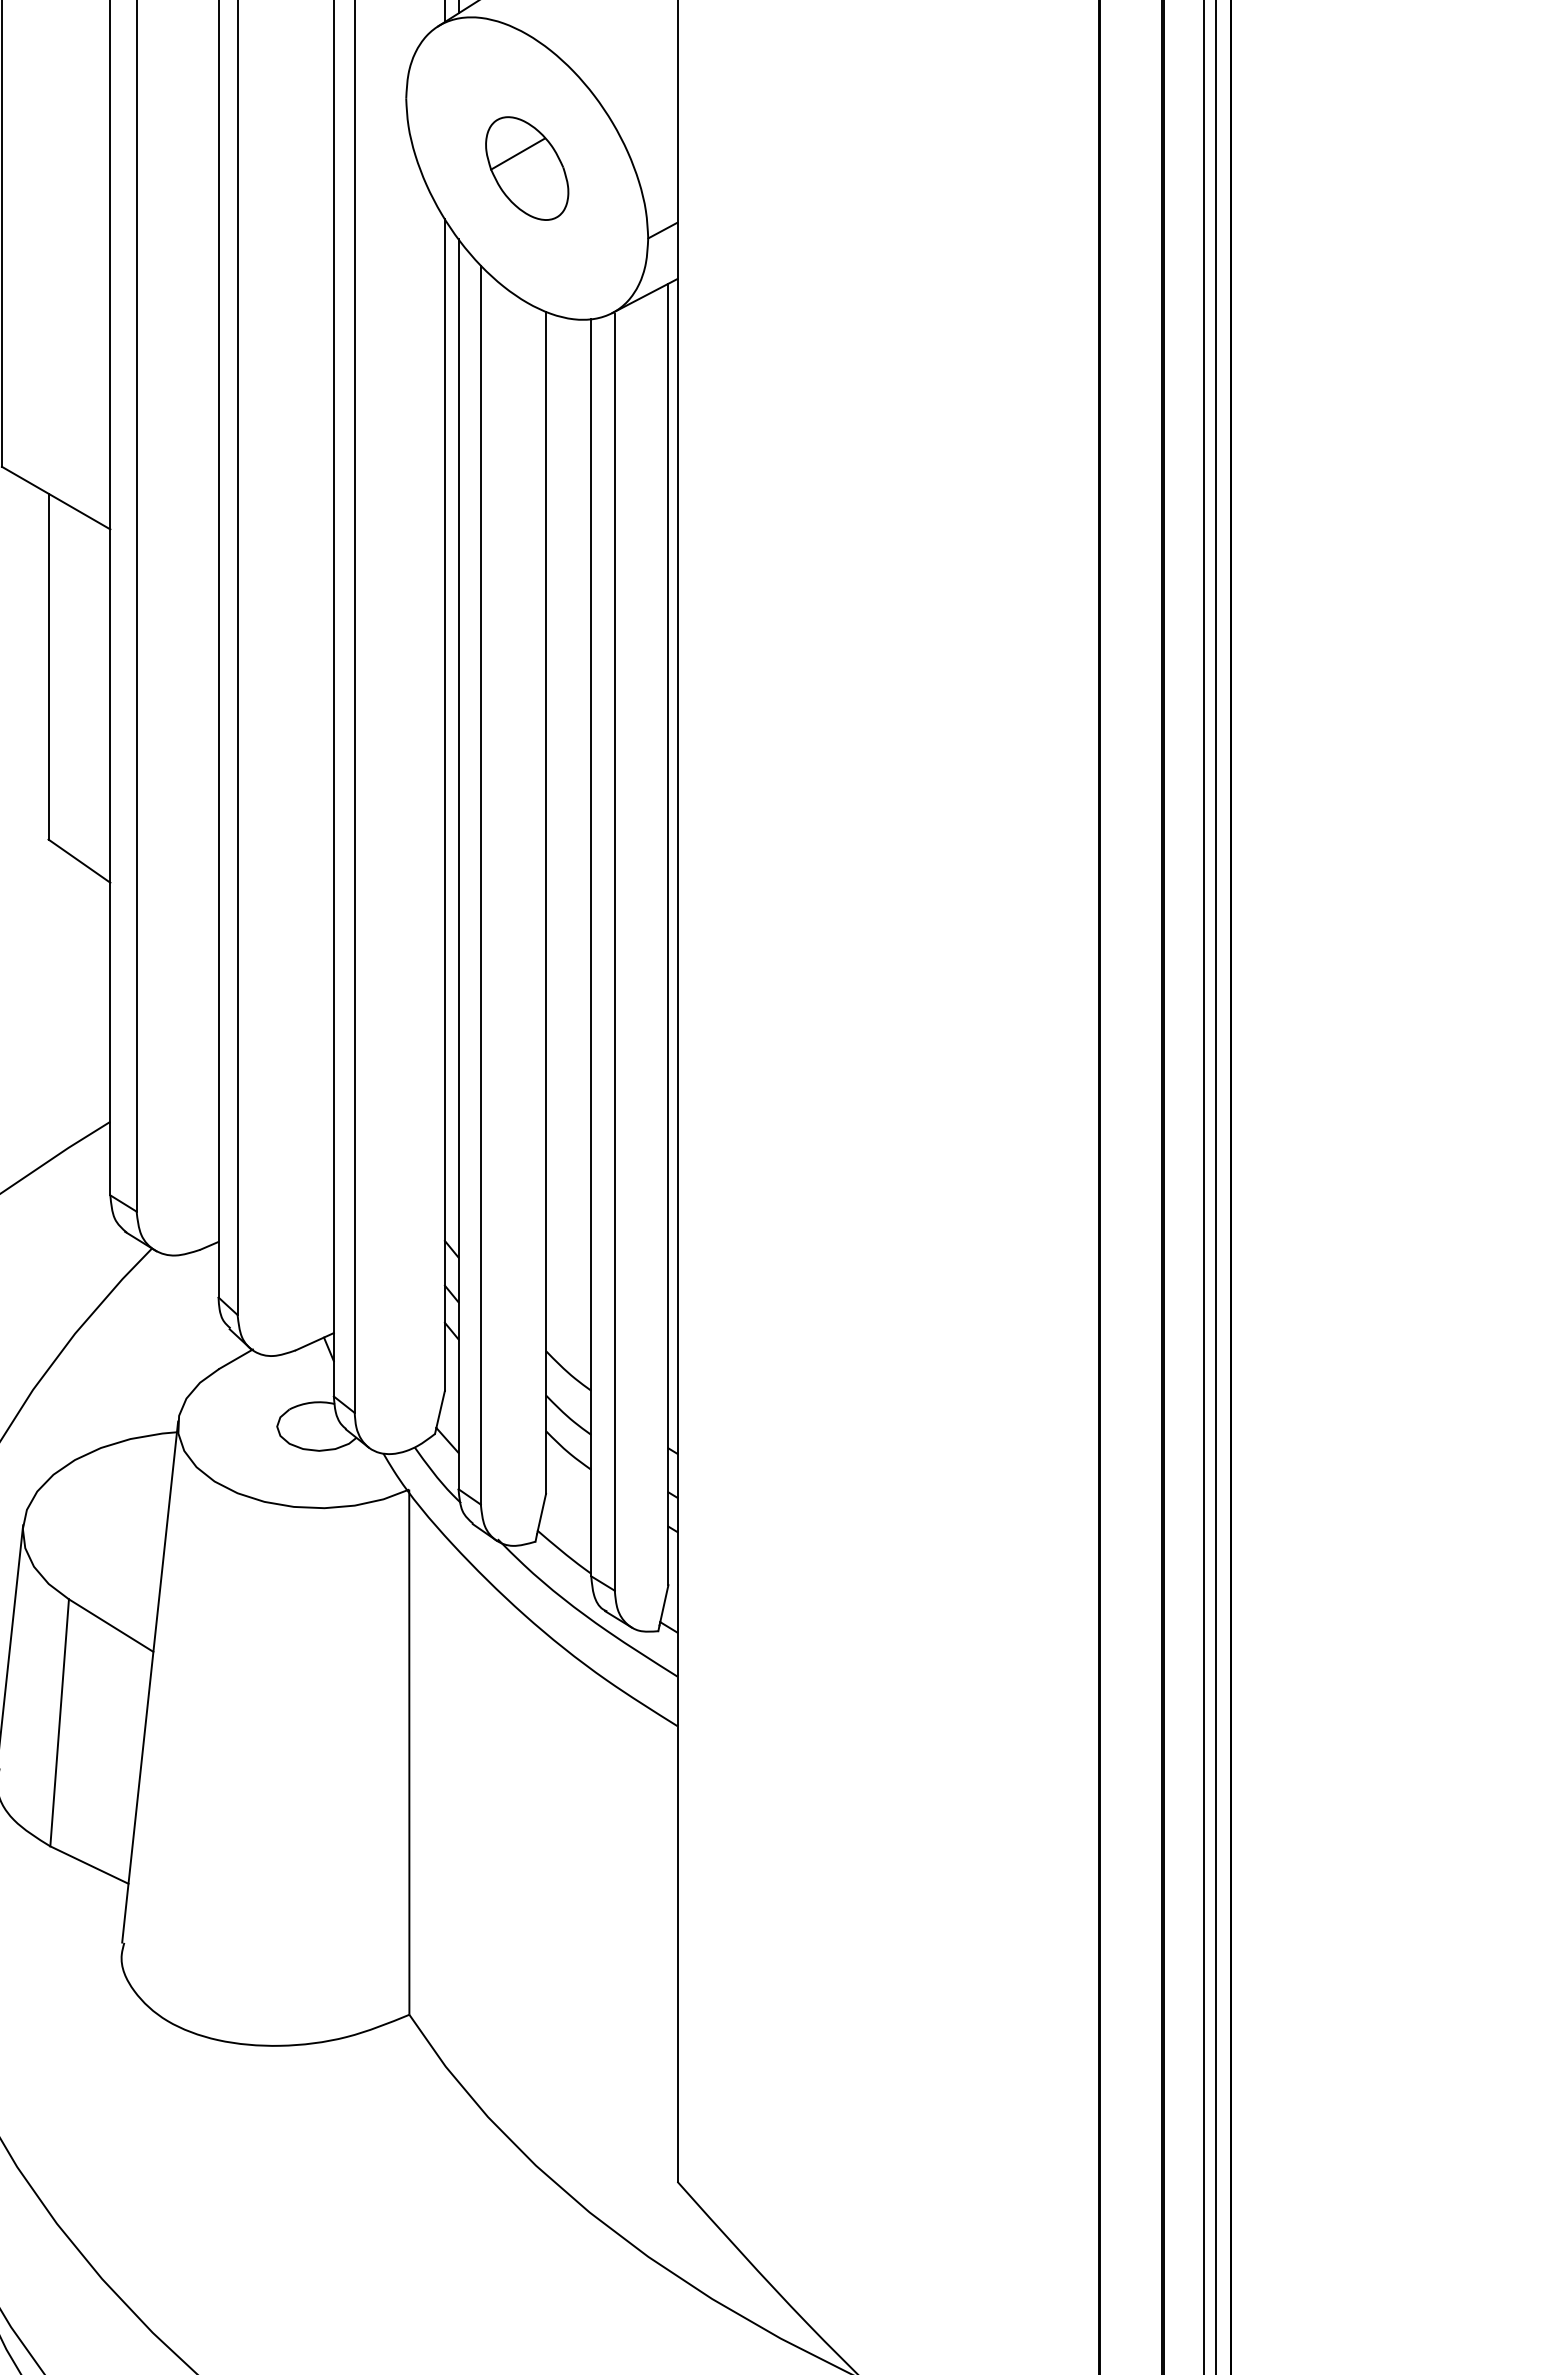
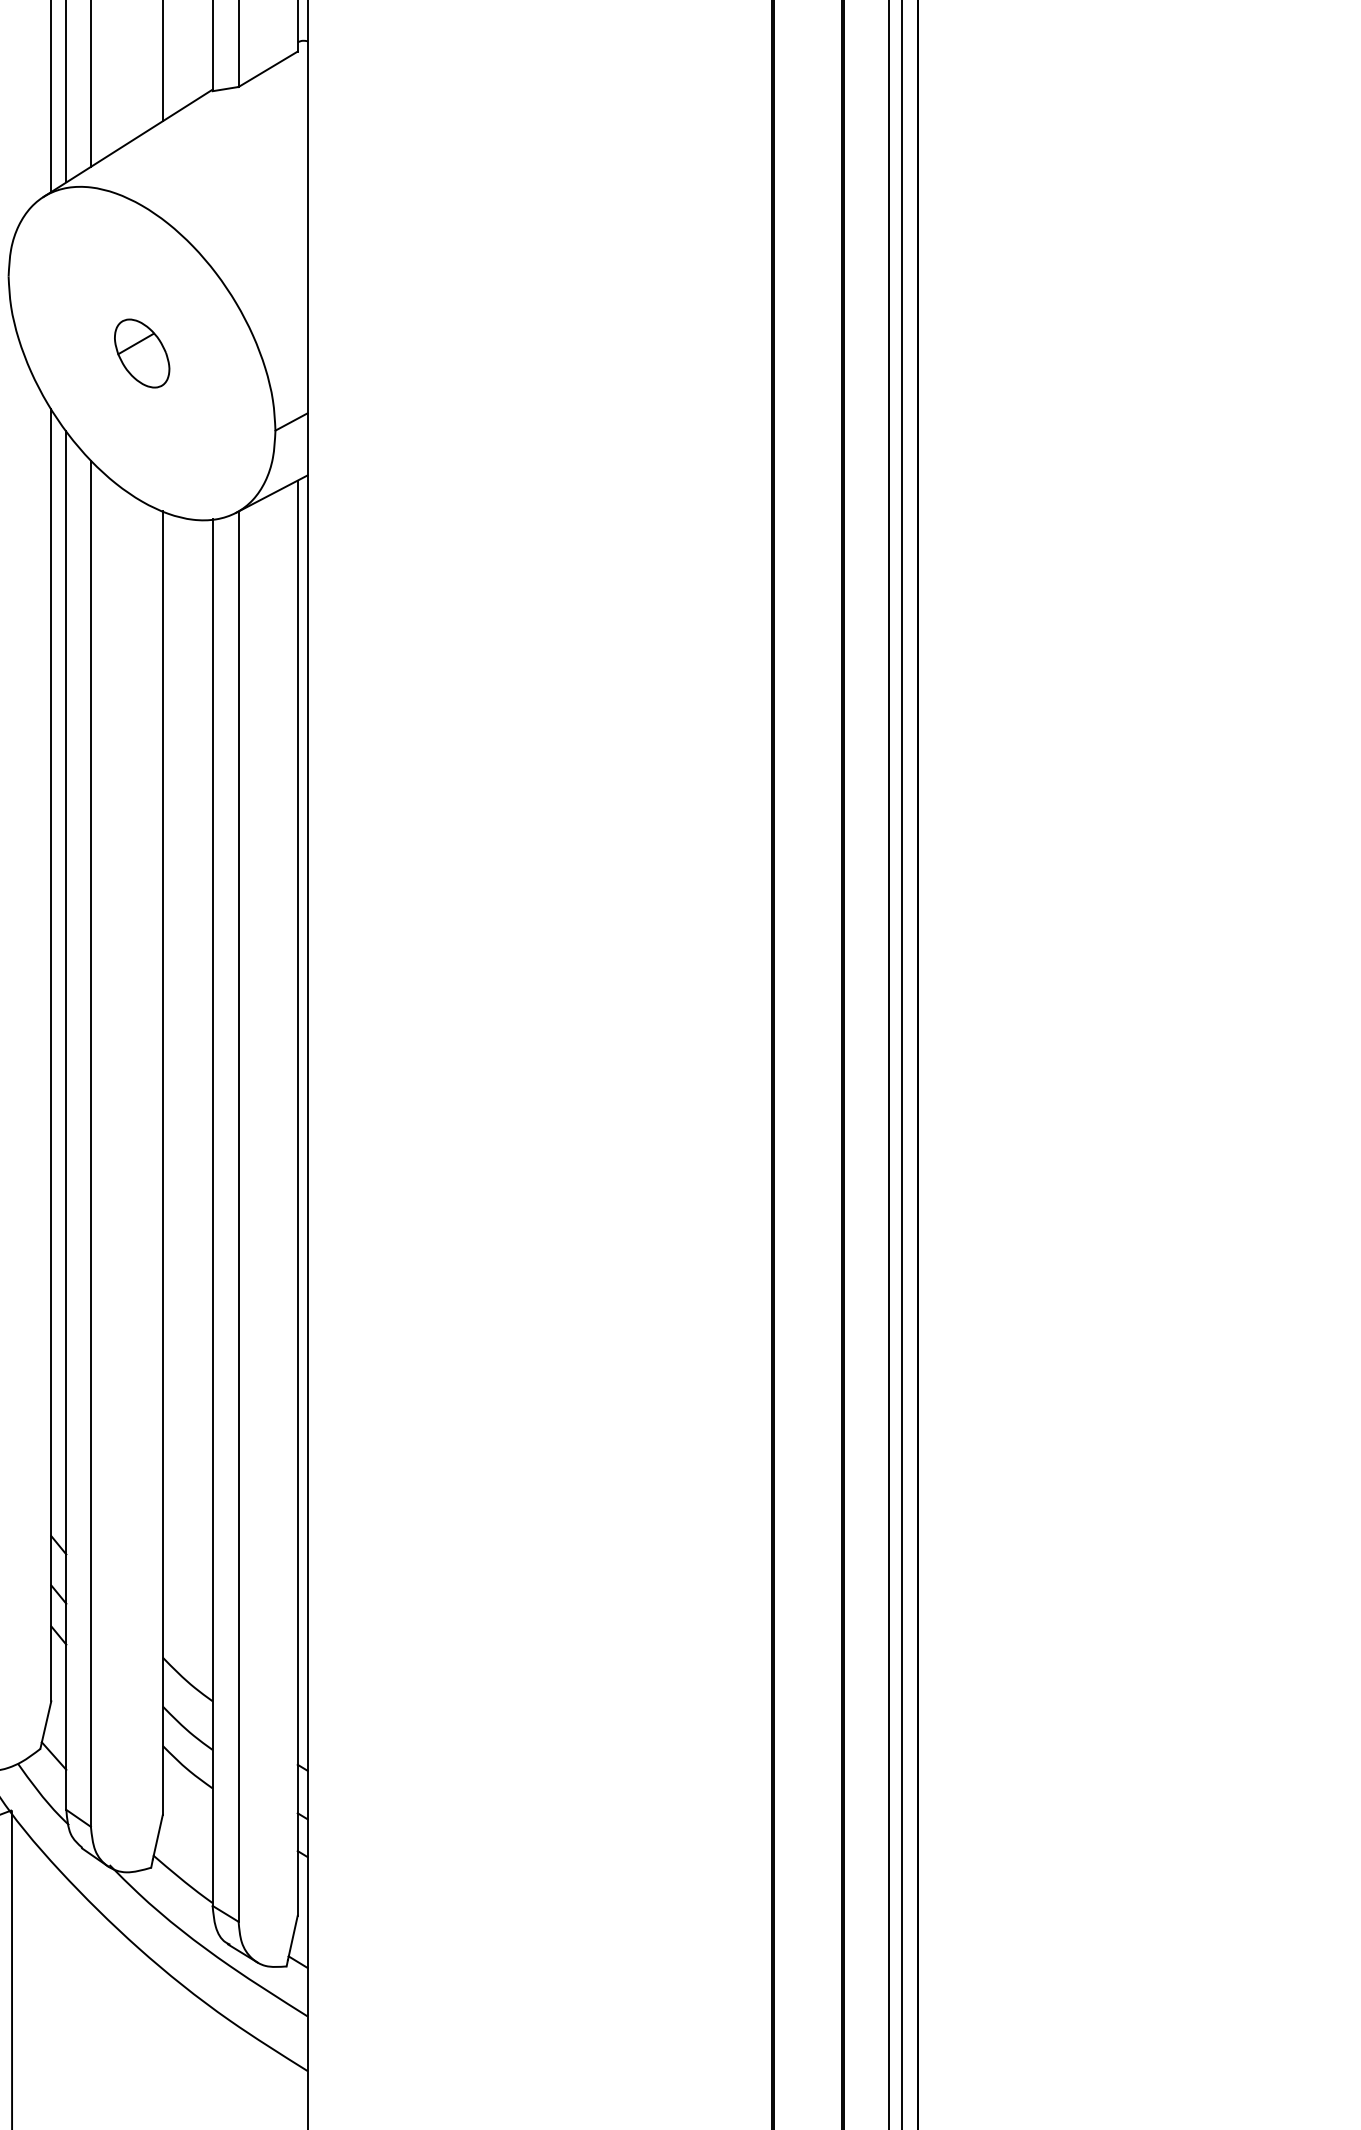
part: (527, 168) -> (142, 353), size x0.6

